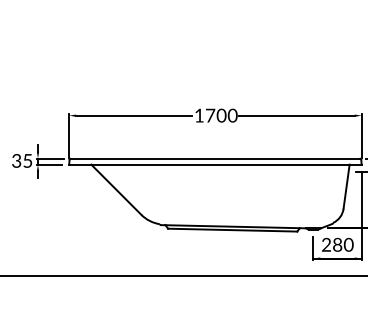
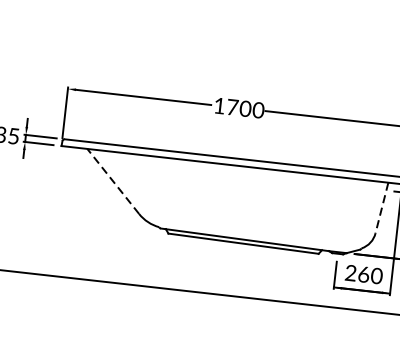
line: (346, 187) -> (381, 208), solid -> dashed
line: (116, 189) -> (113, 181), solid -> dashed
text: (337, 243) -> (363, 272), 280 -> 260

